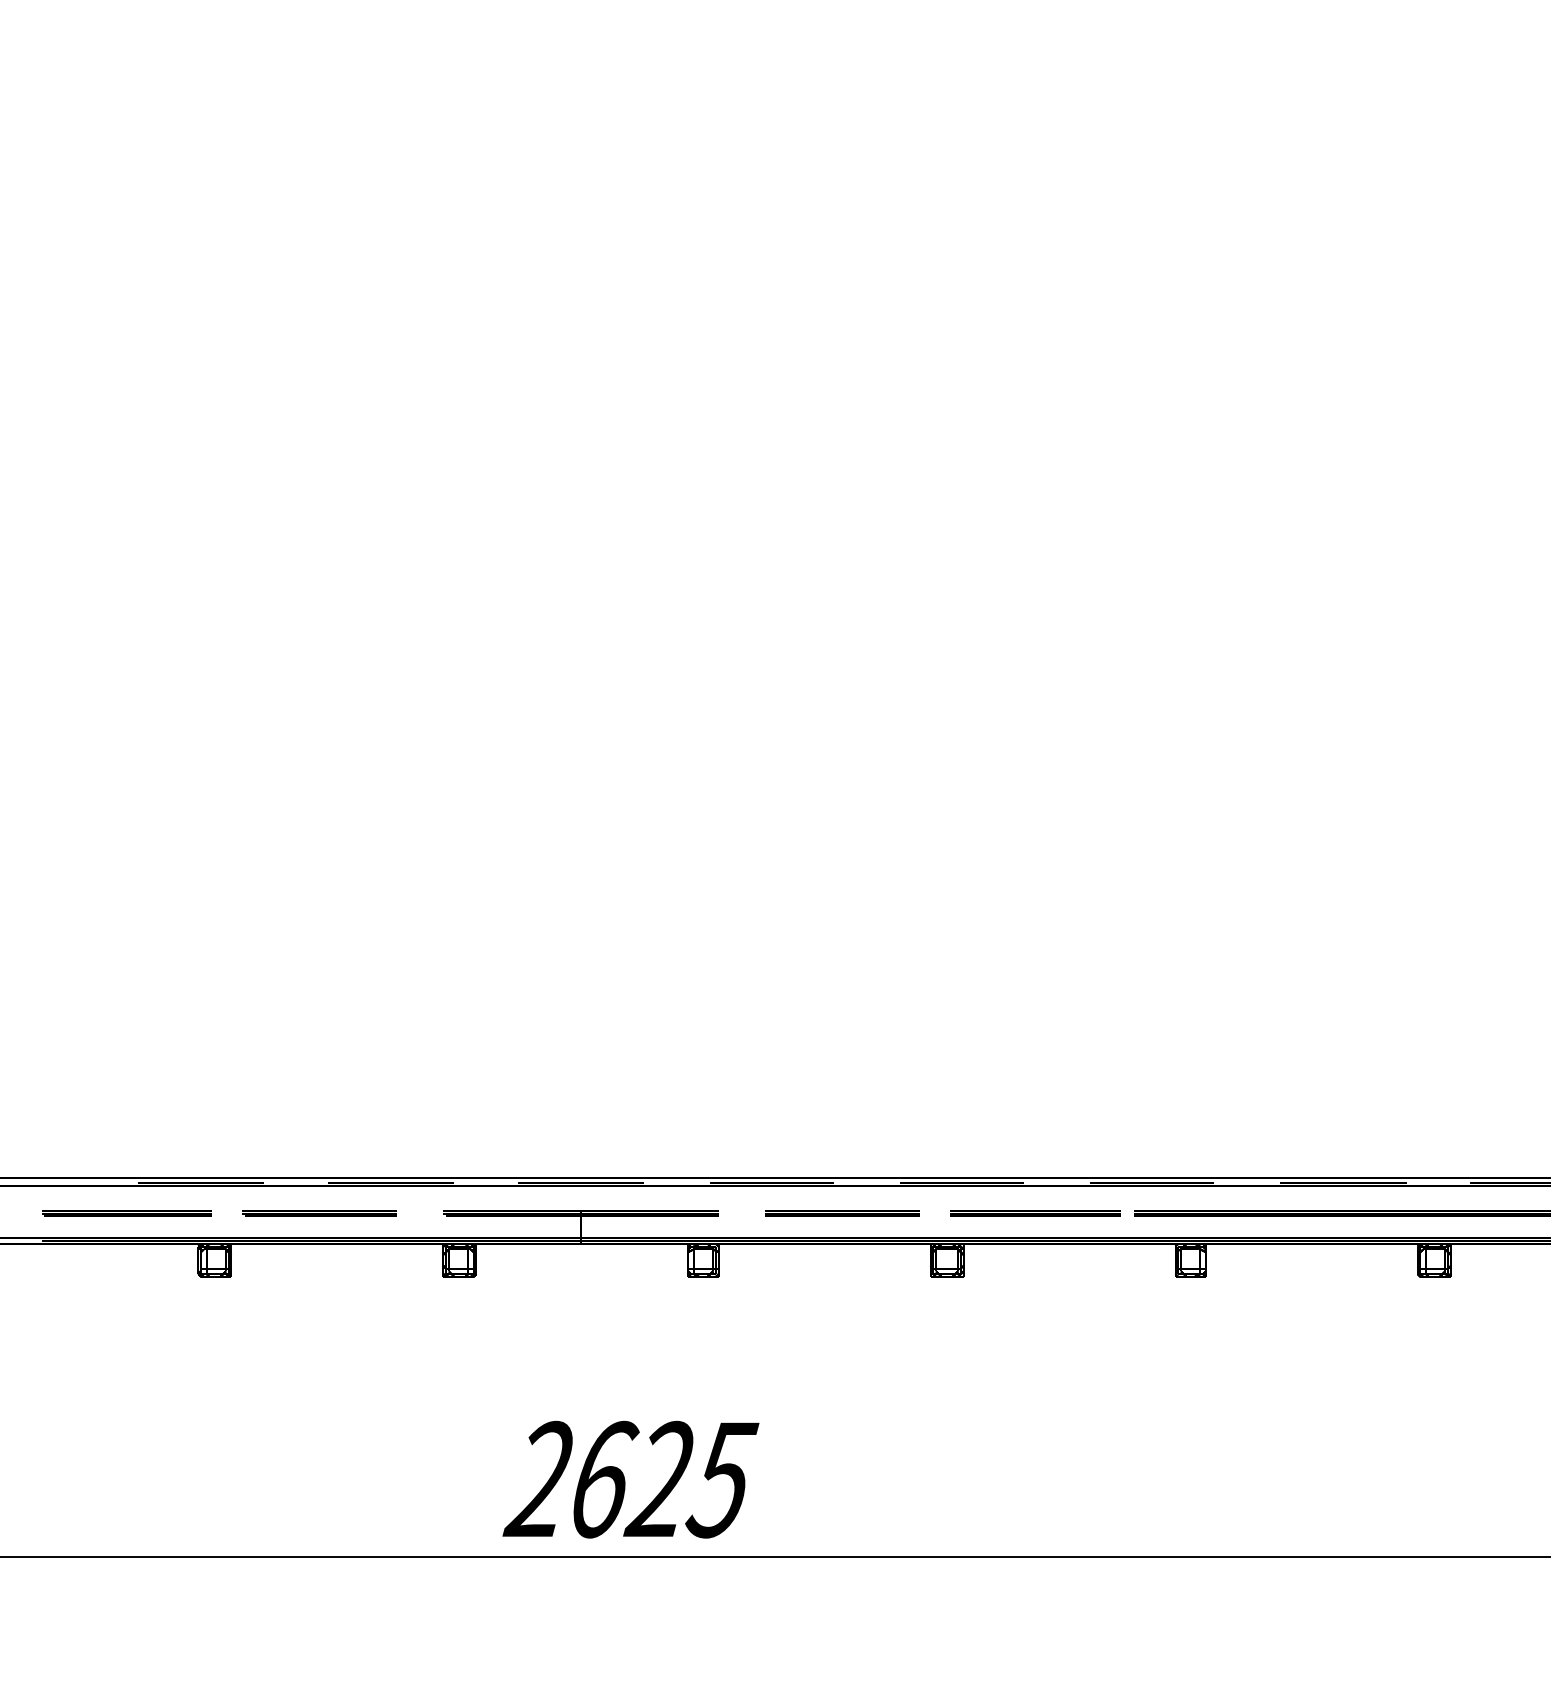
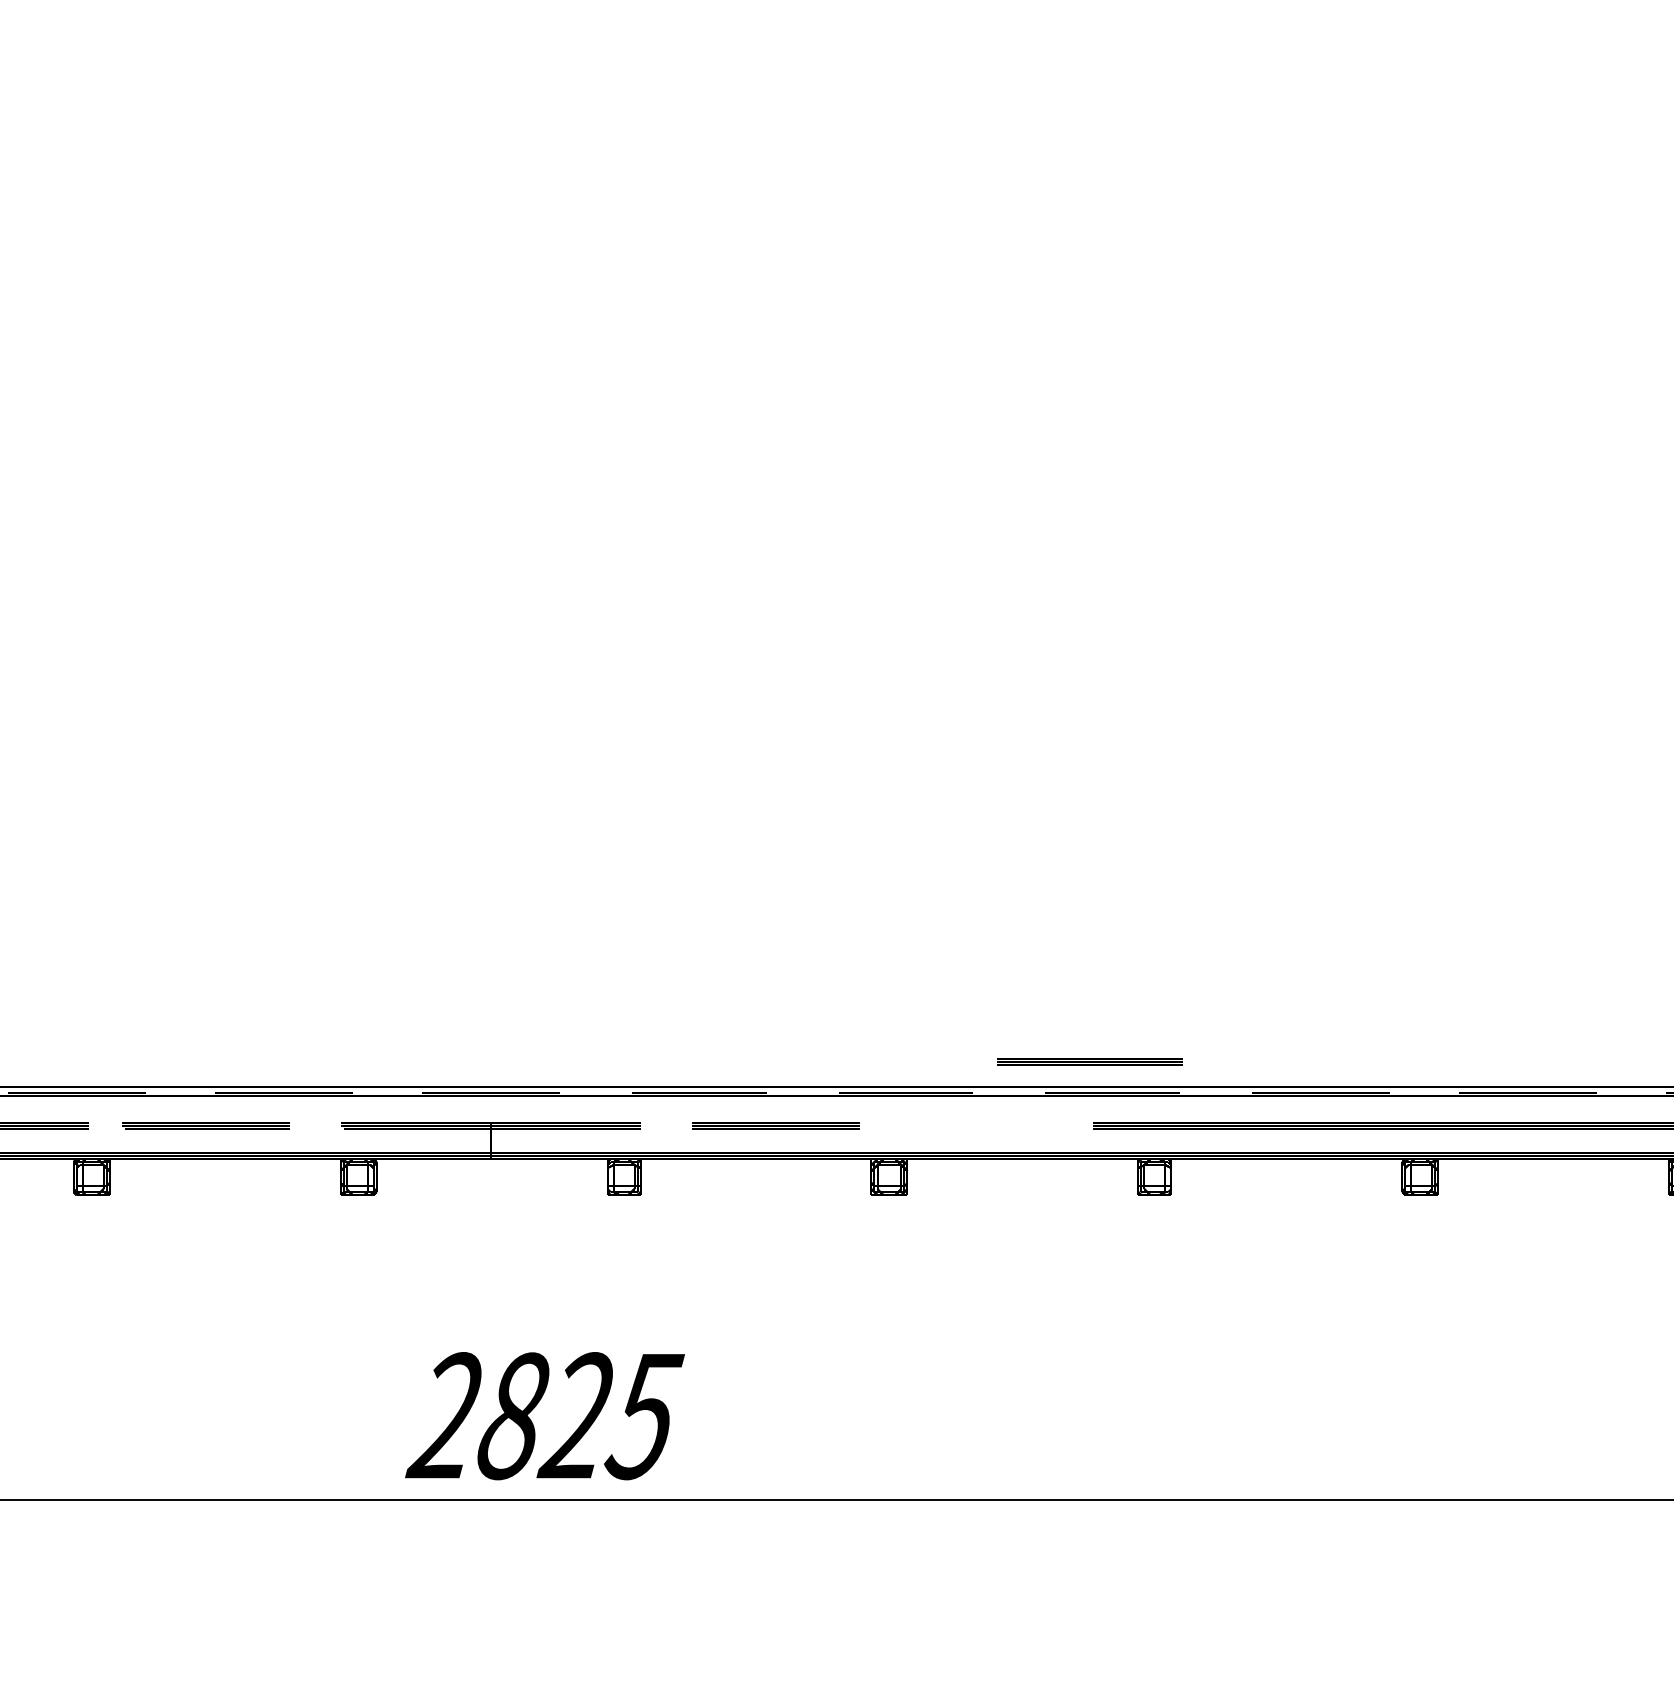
part: (1035, 1213) -> (1090, 1061), moved
text: (604, 1479) -> (516, 1415), 2625 -> 2825

